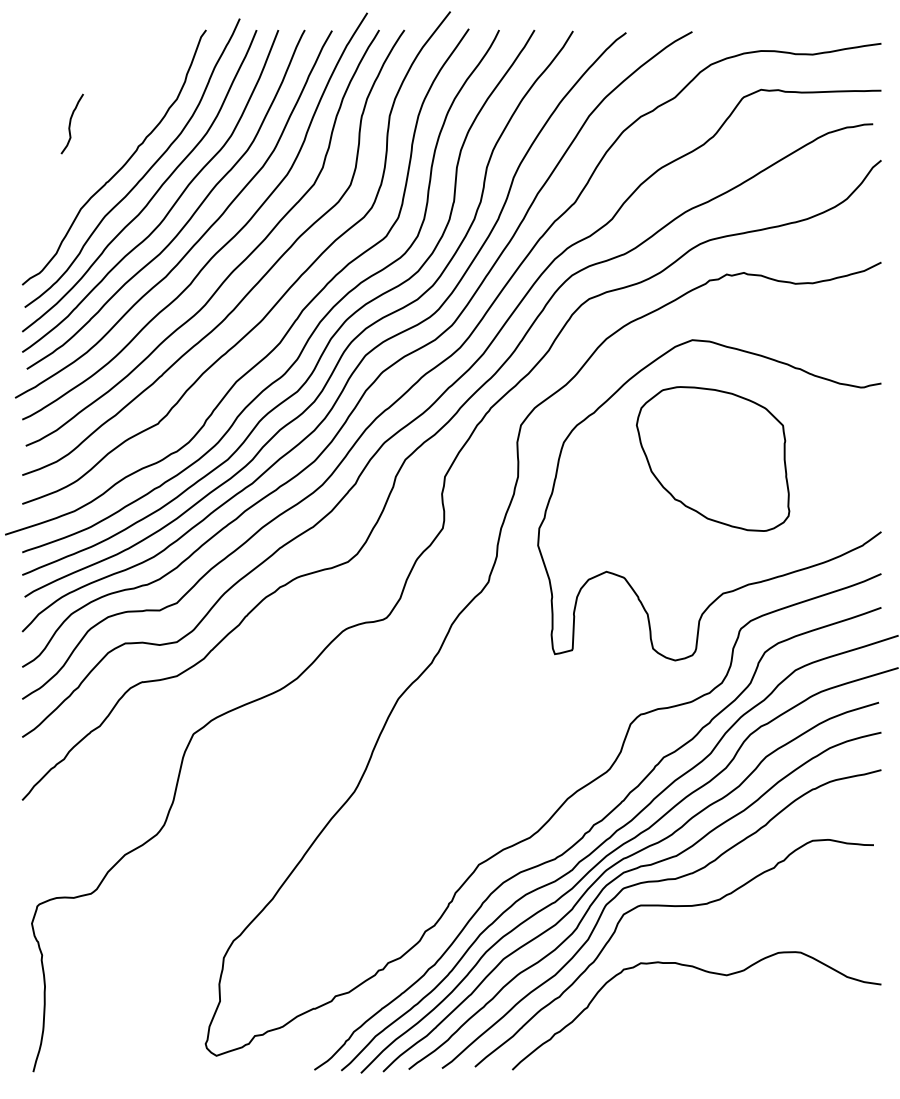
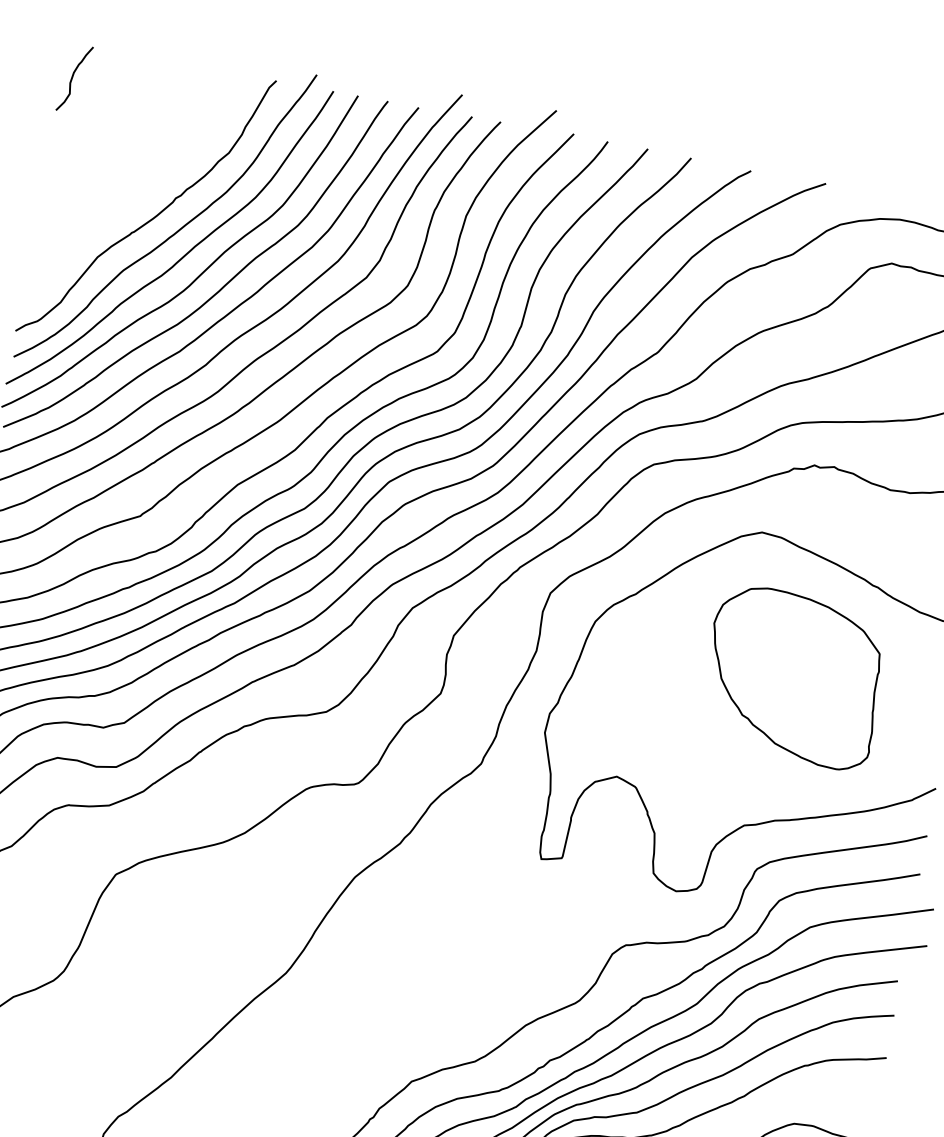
curve: (71, 122) -> (74, 76), moved
part: (713, 458) -> (794, 676), moved

